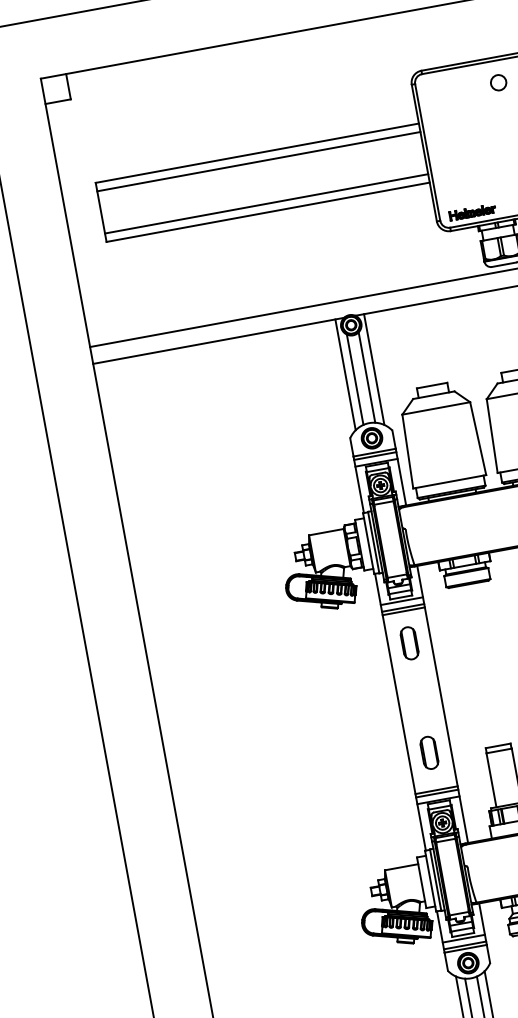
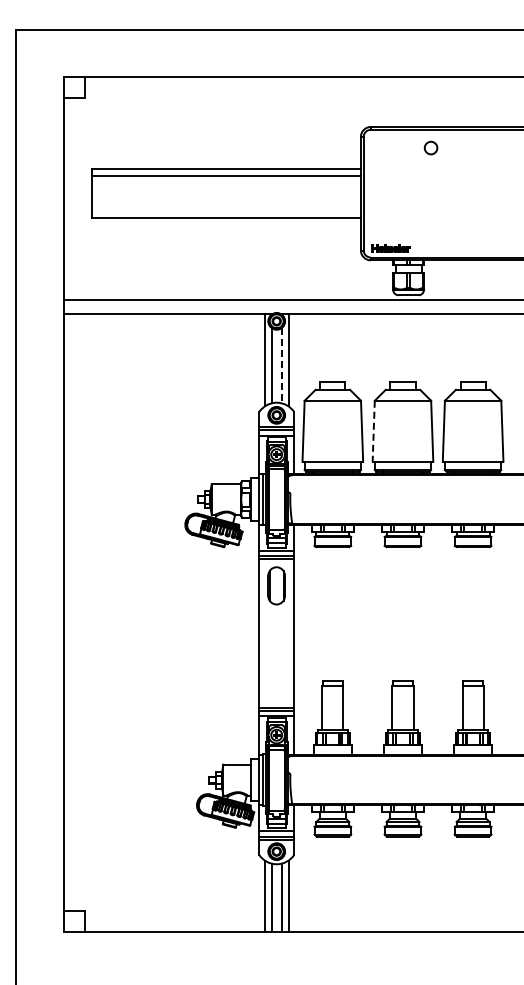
line: (266, 204) -> (226, 211), removed
line: (366, 377) -> (281, 365), solid -> dashed
line: (491, 436) -> (373, 431), solid -> dashed
part: (409, 643) -> (276, 585), size x1.4
part: (429, 752) -> (276, 676), removed

